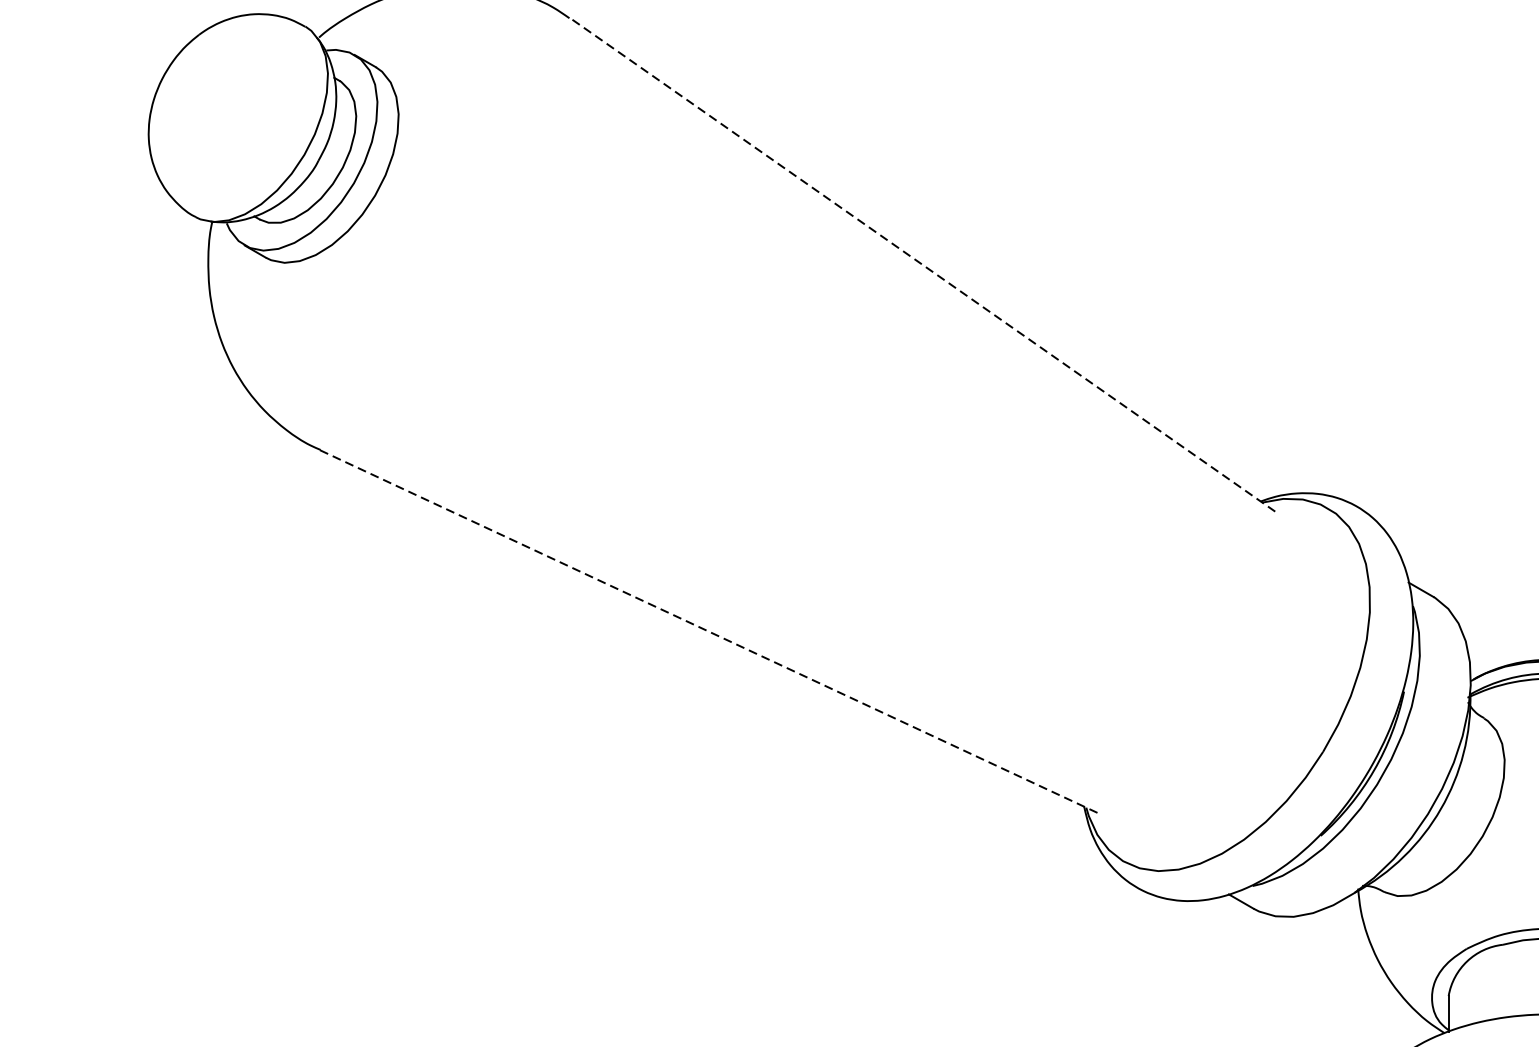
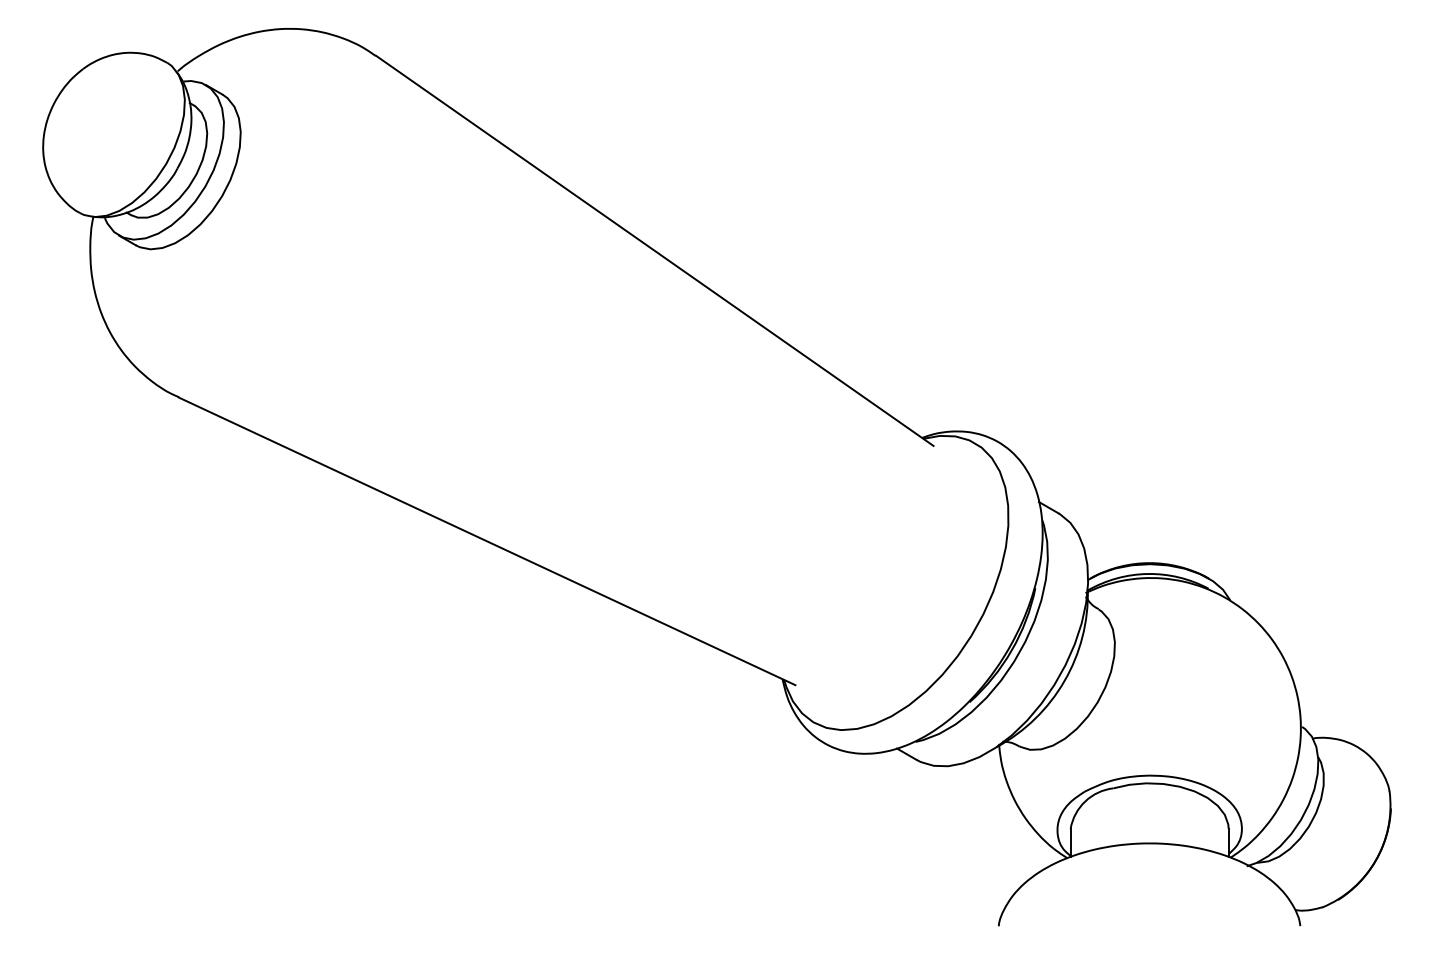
line: (922, 264) -> (654, 250), dashed -> solid
line: (710, 632) -> (487, 541), dashed -> solid

